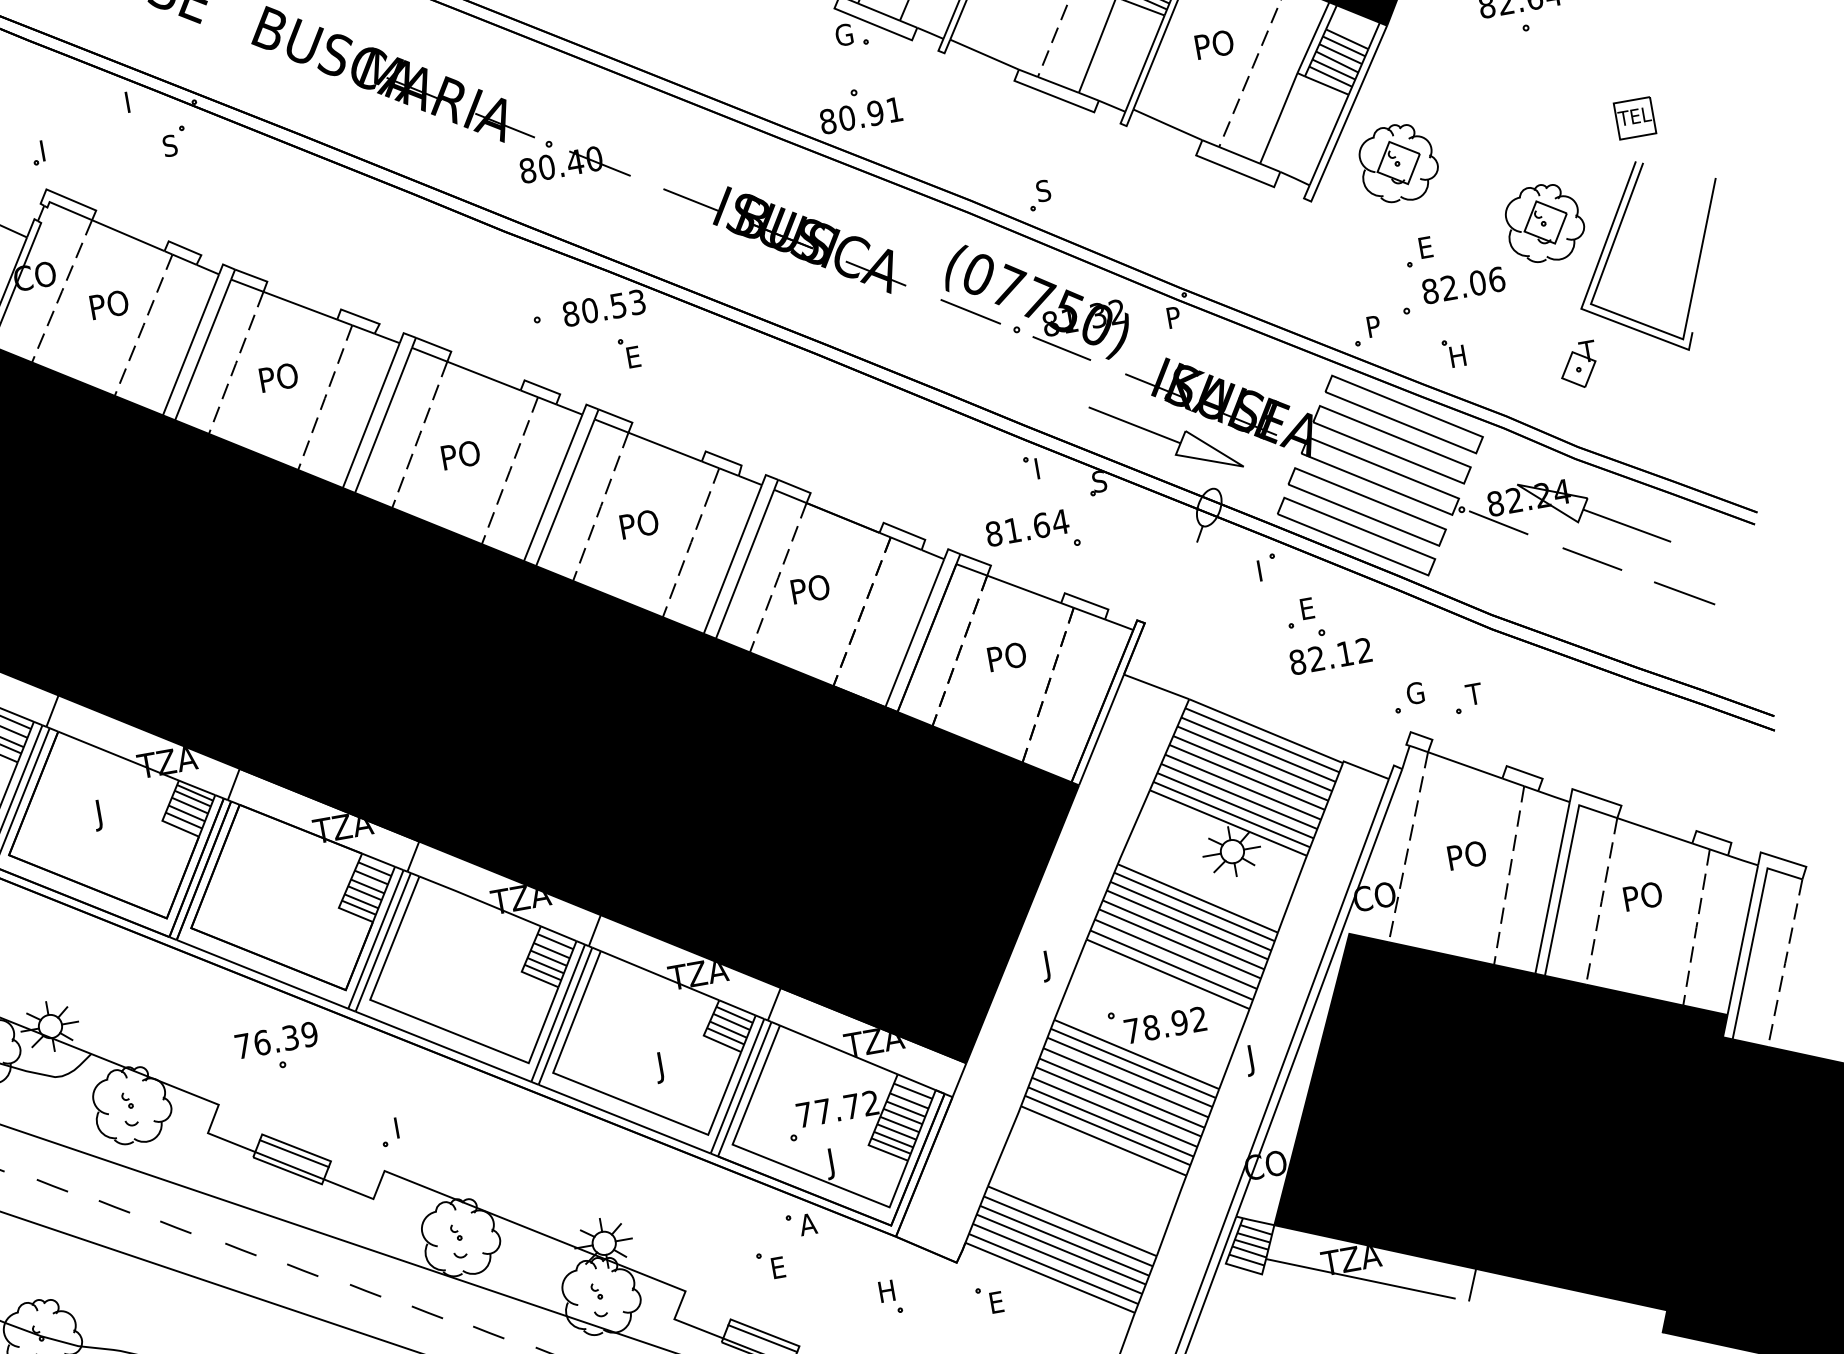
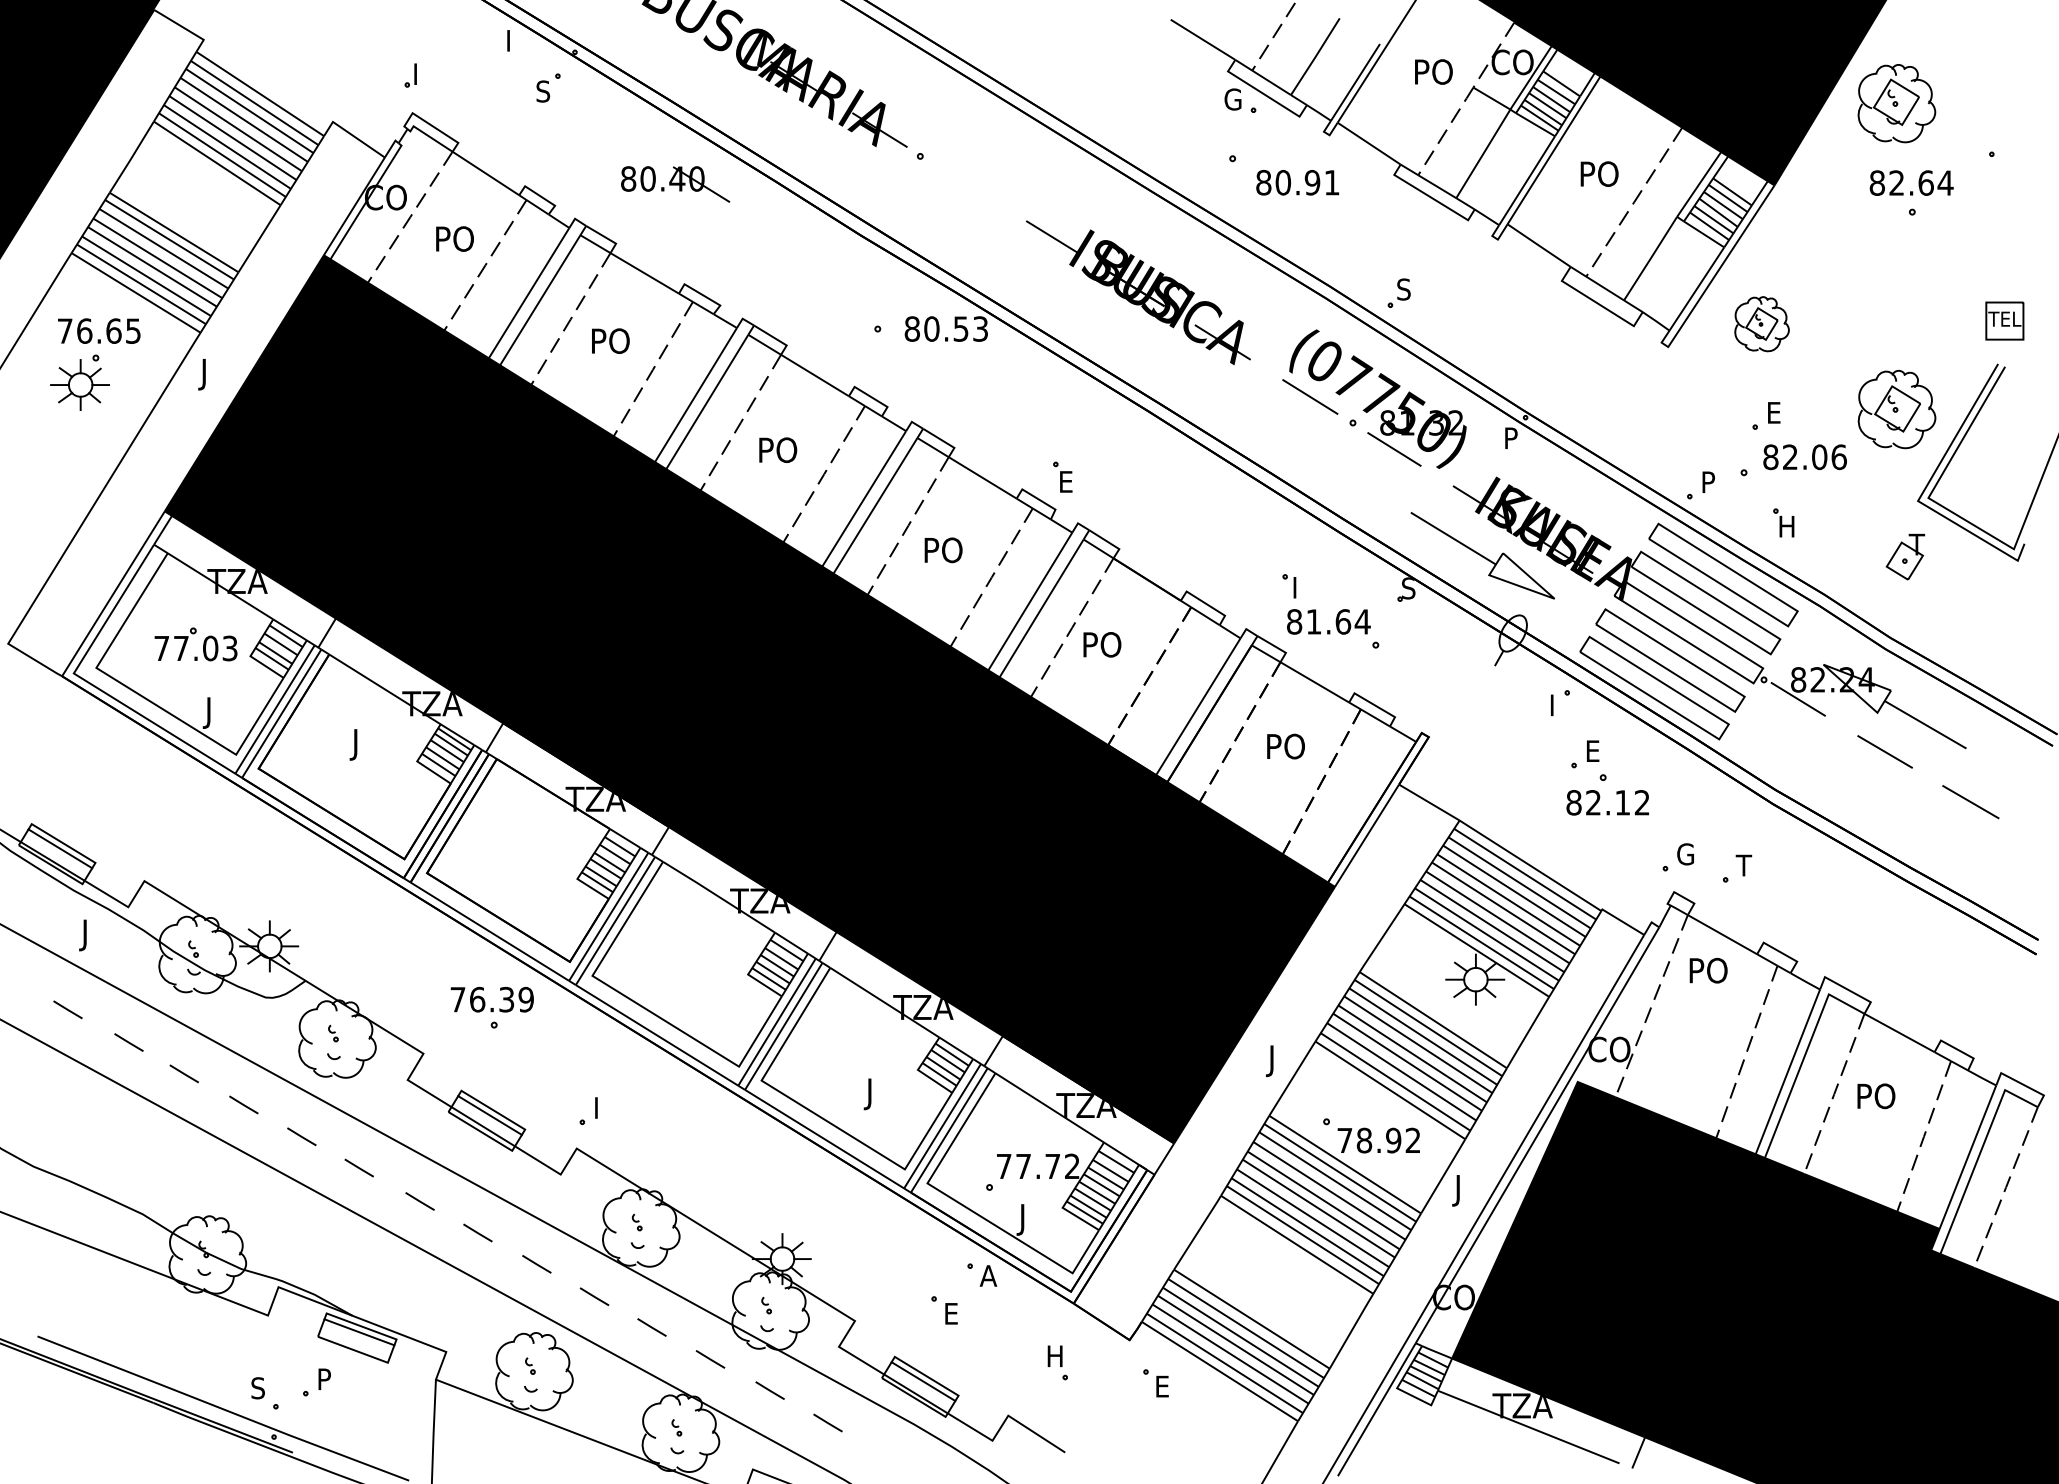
text: (860, 115) -> (1297, 182), moved
part: (1398, 162) -> (1761, 323), size x0.7
part: (574, 168) -> (675, 184), moved
part: (629, 352) -> (1062, 476), moved
part: (1031, 468) -> (1289, 586), moved
text: (1466, 855) -> (1708, 970), moved

